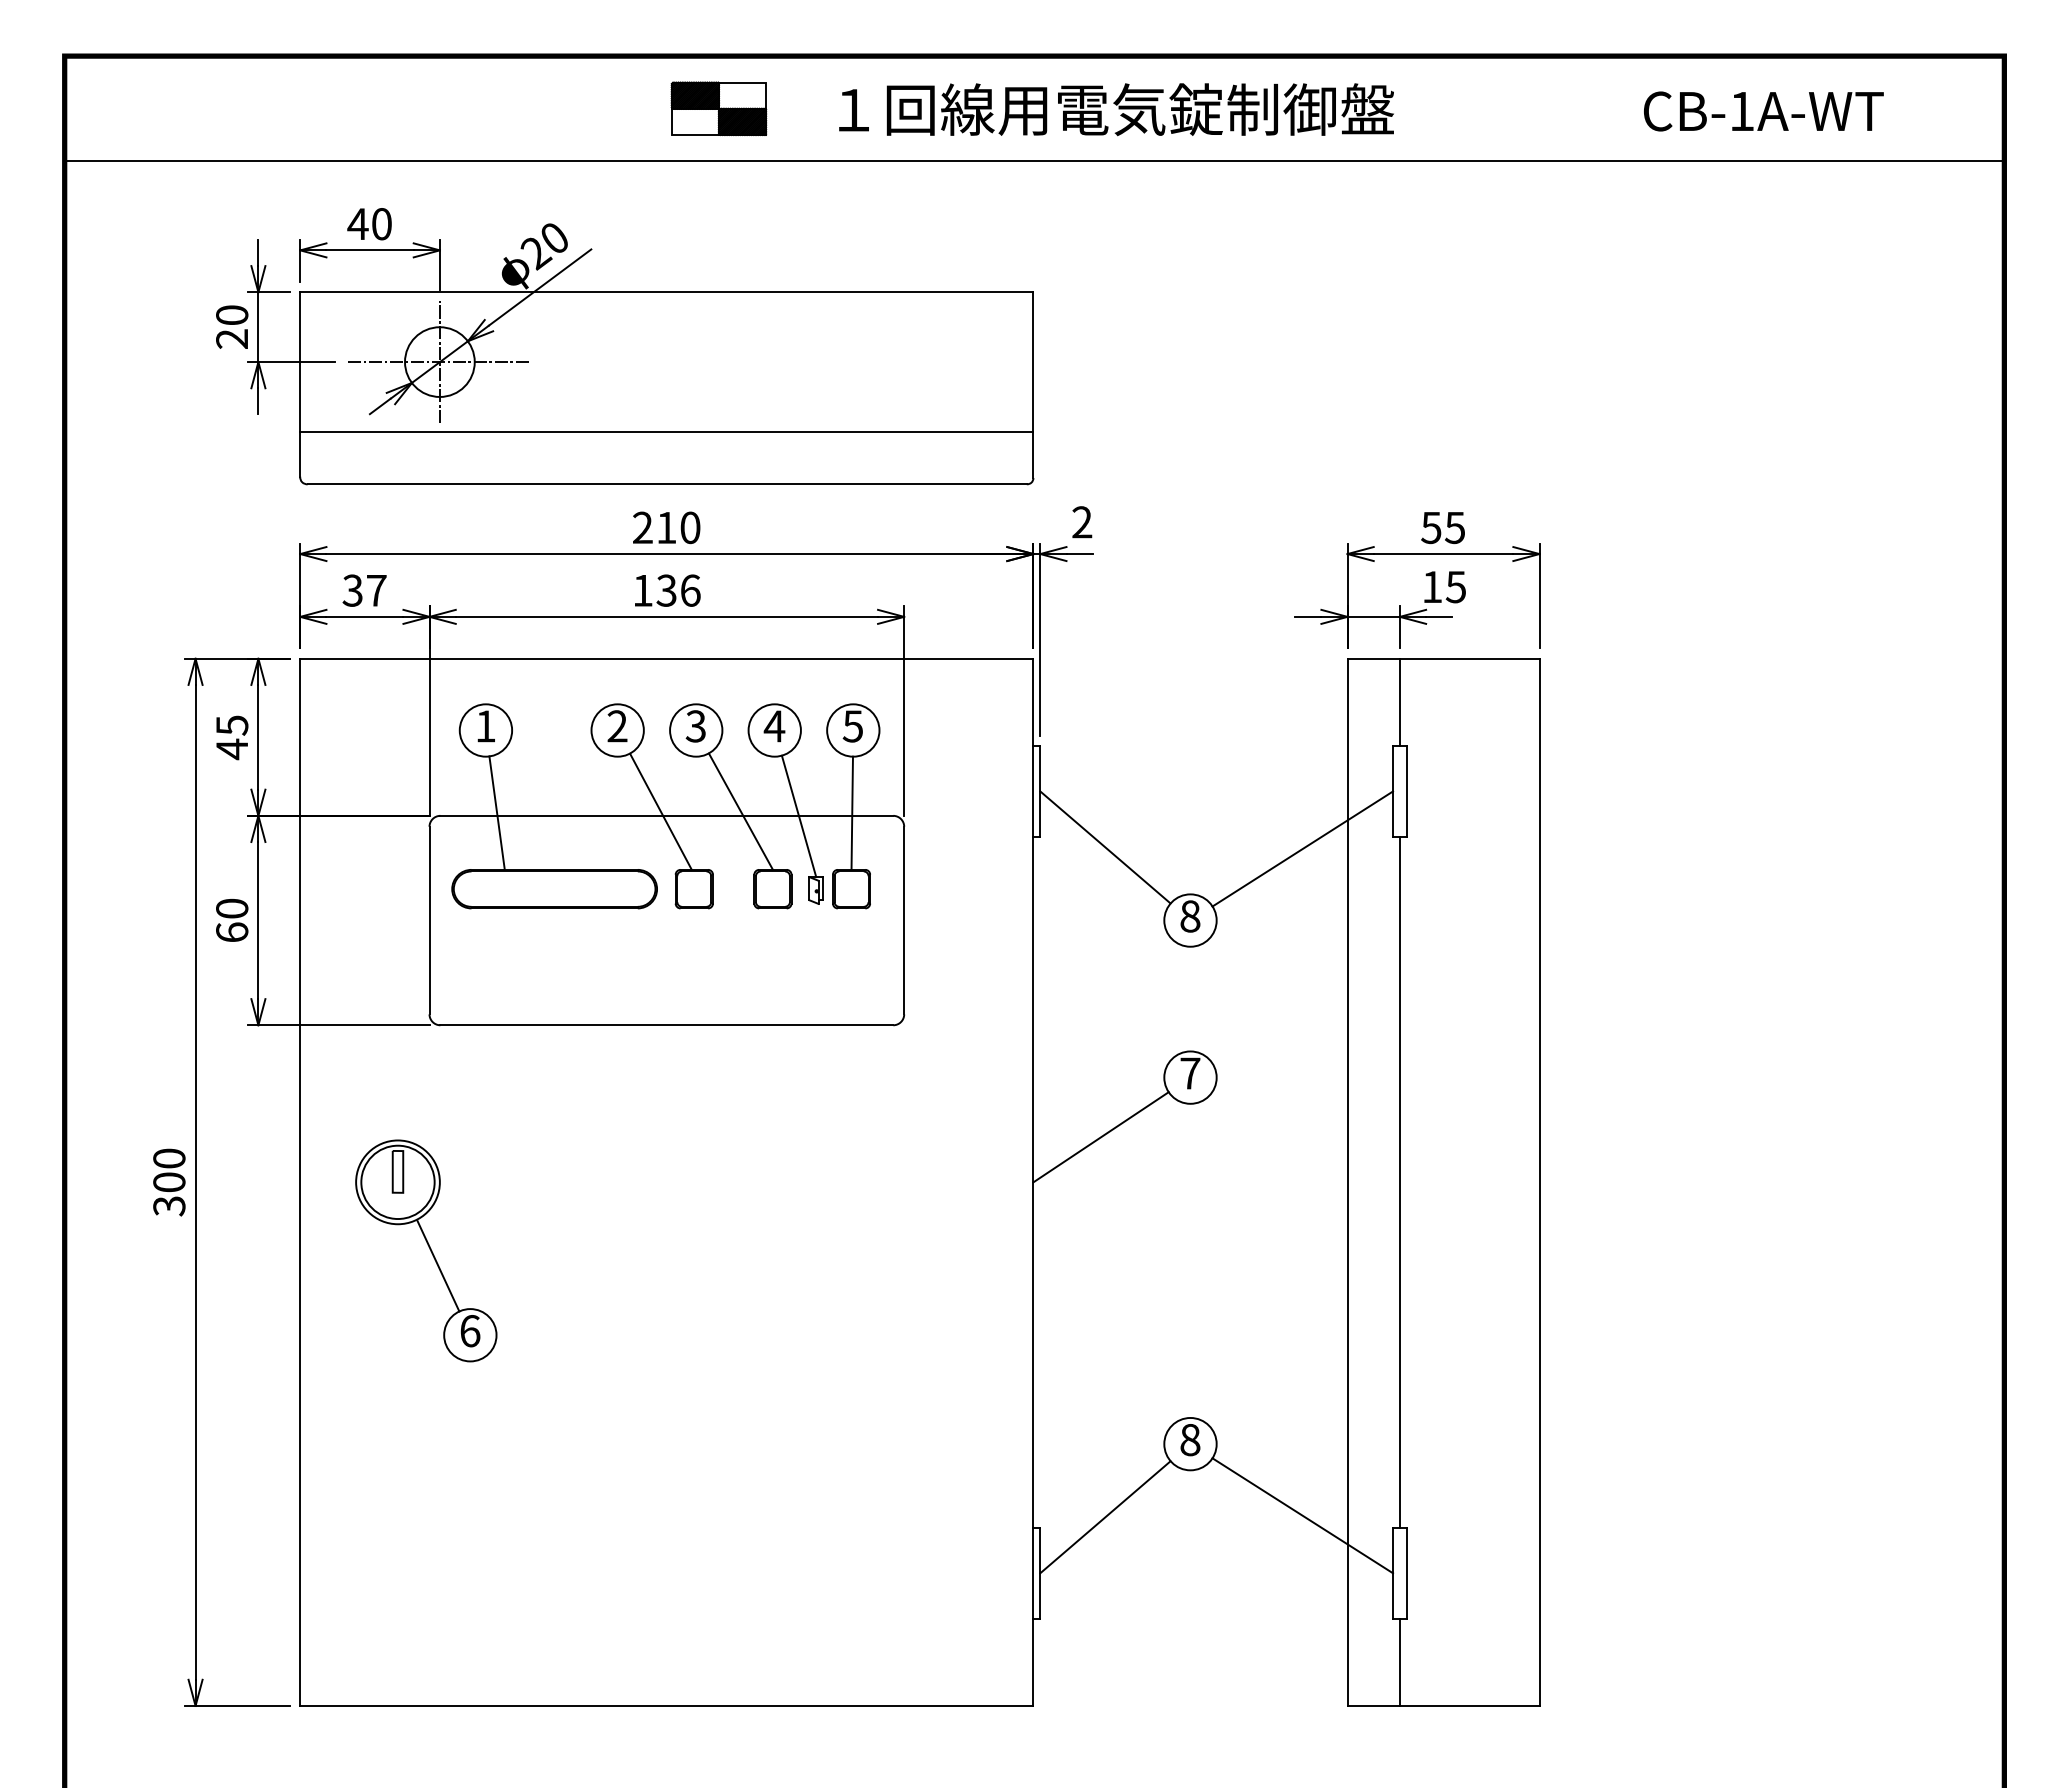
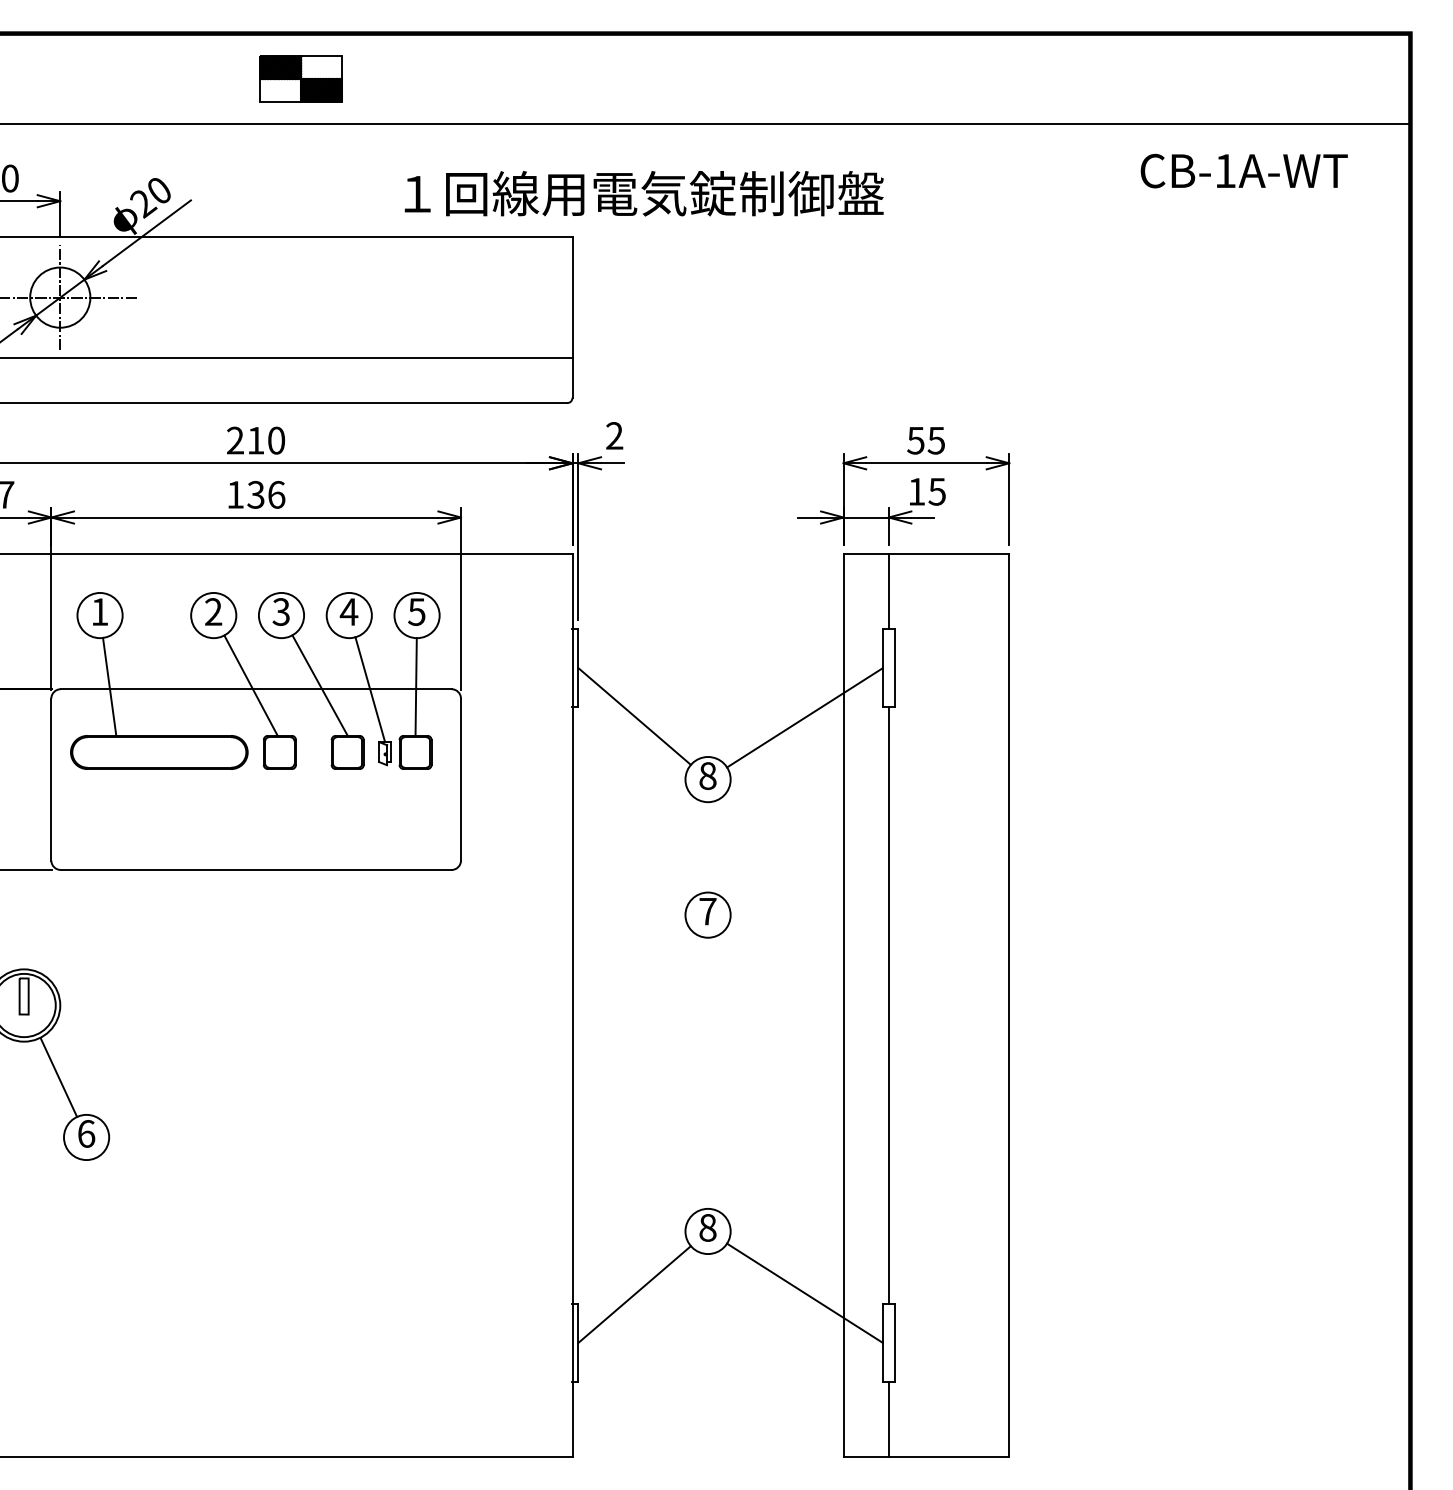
text: (1116, 109) -> (644, 193), moved
text: (1763, 111) -> (1243, 171), moved
line: (1100, 1137) -> (630, 966), removed

